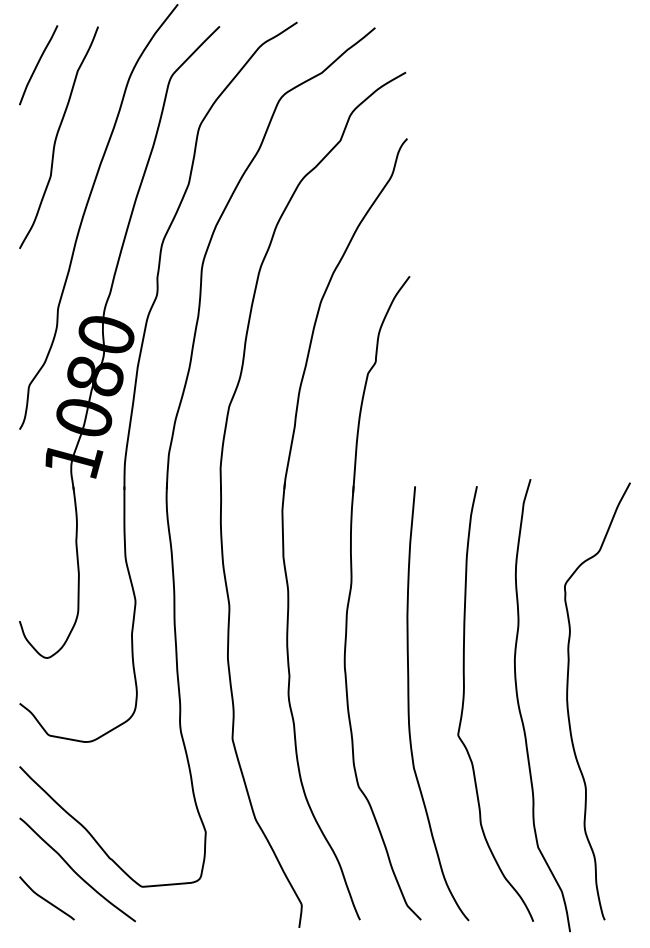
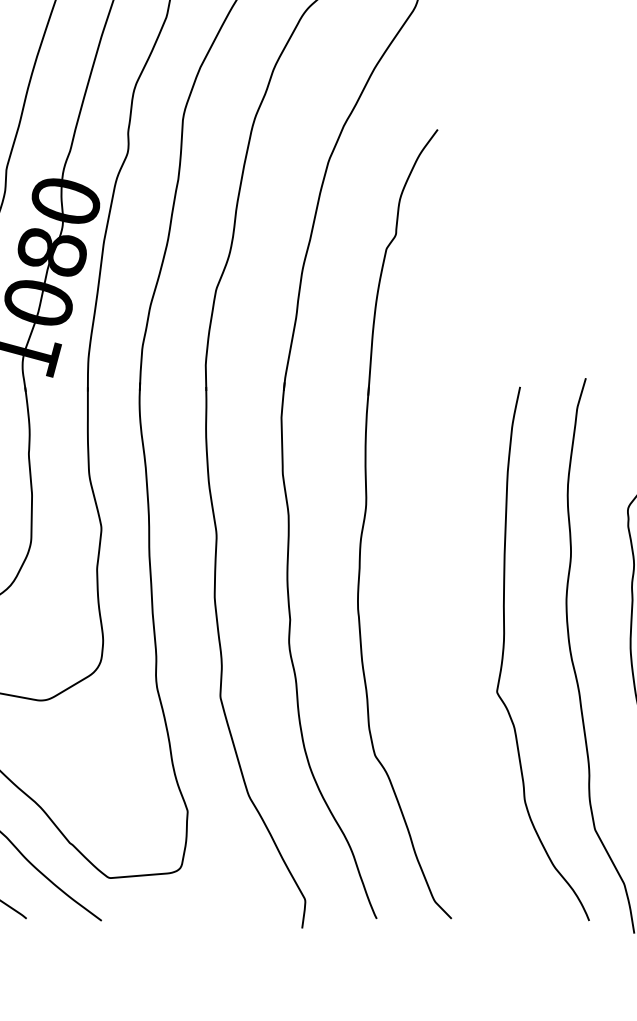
curve: (409, 703) -> (437, 653), removed

